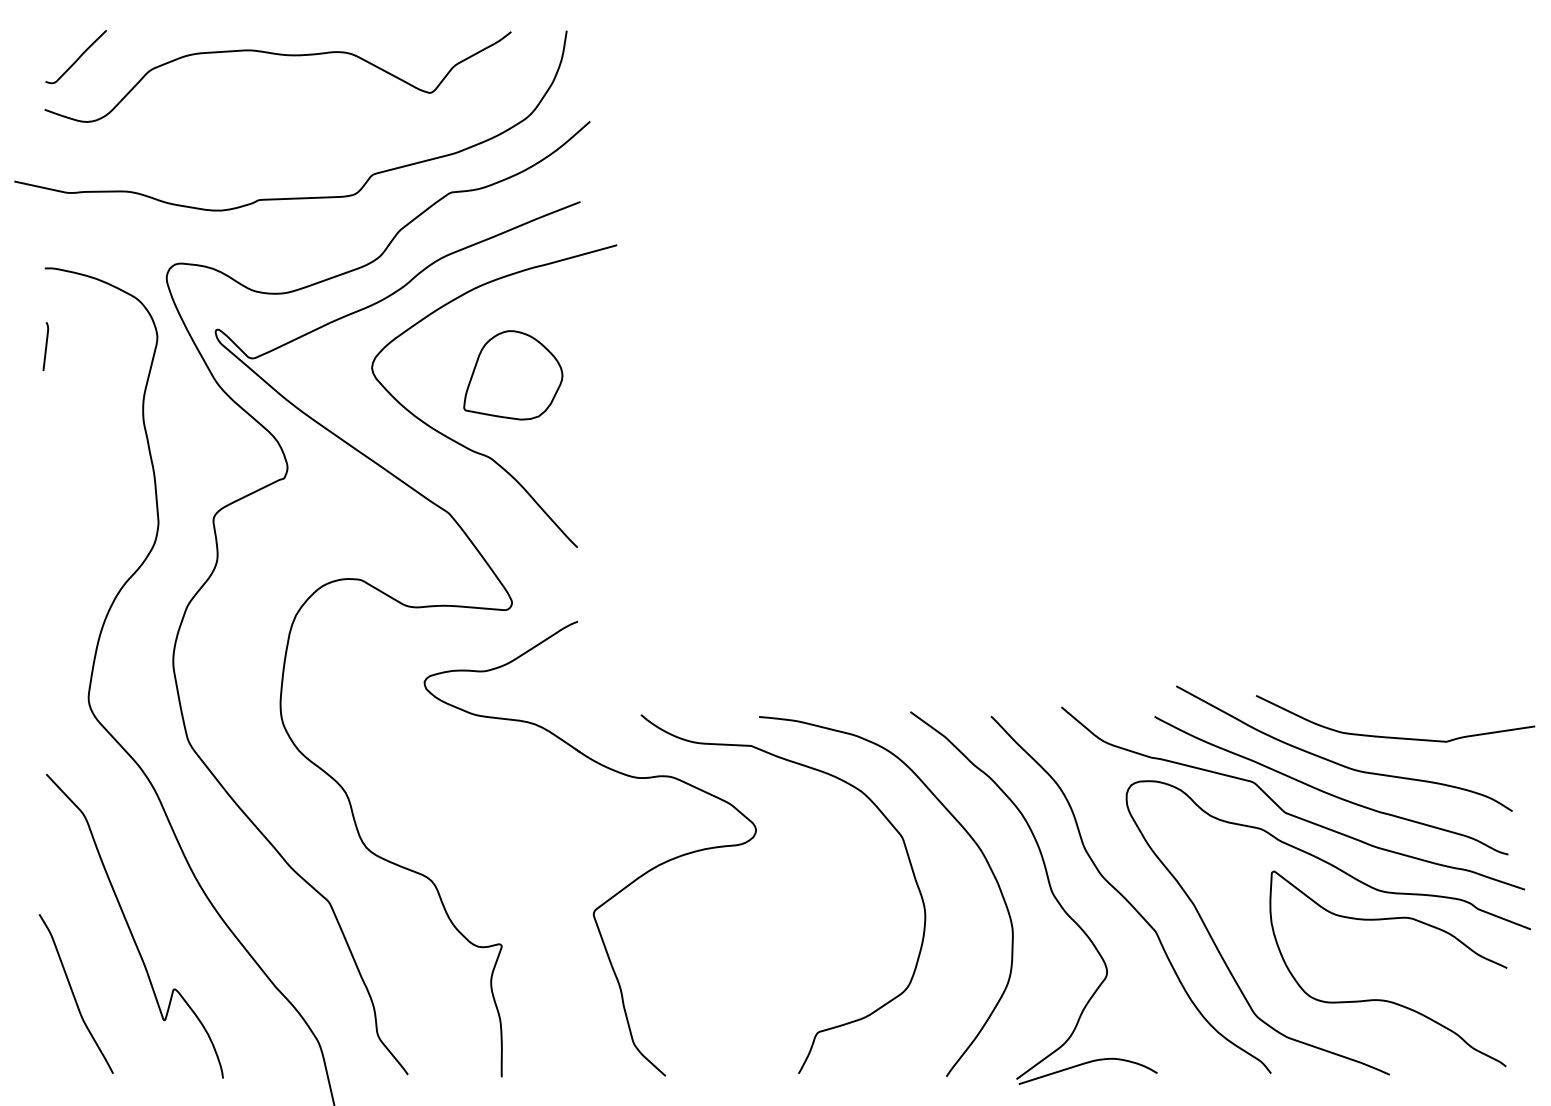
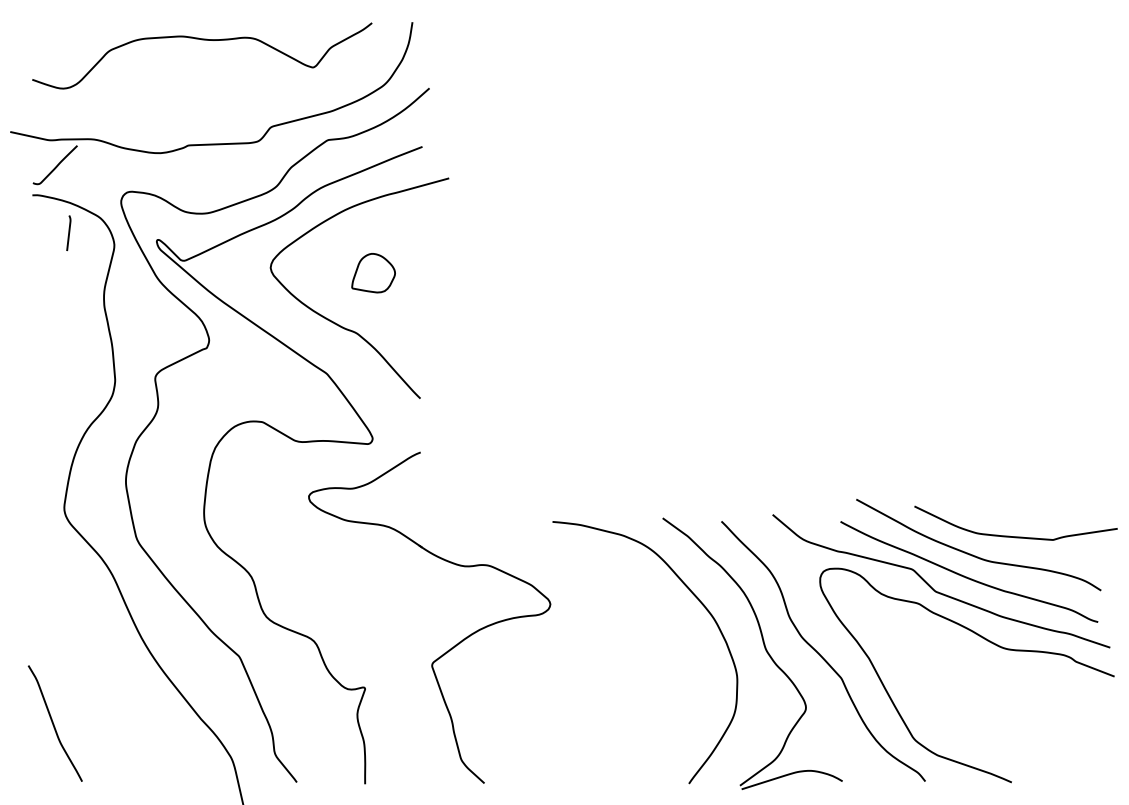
curve: (77, 58) -> (56, 166), moved
curve: (45, 346) -> (68, 233), moved
part: (513, 375) -> (373, 273), size x0.6
curve: (882, 815) -> (642, 593), removed
curve: (130, 928) -> (94, 675), removed
curve: (1384, 999) -> (1007, 727), removed

